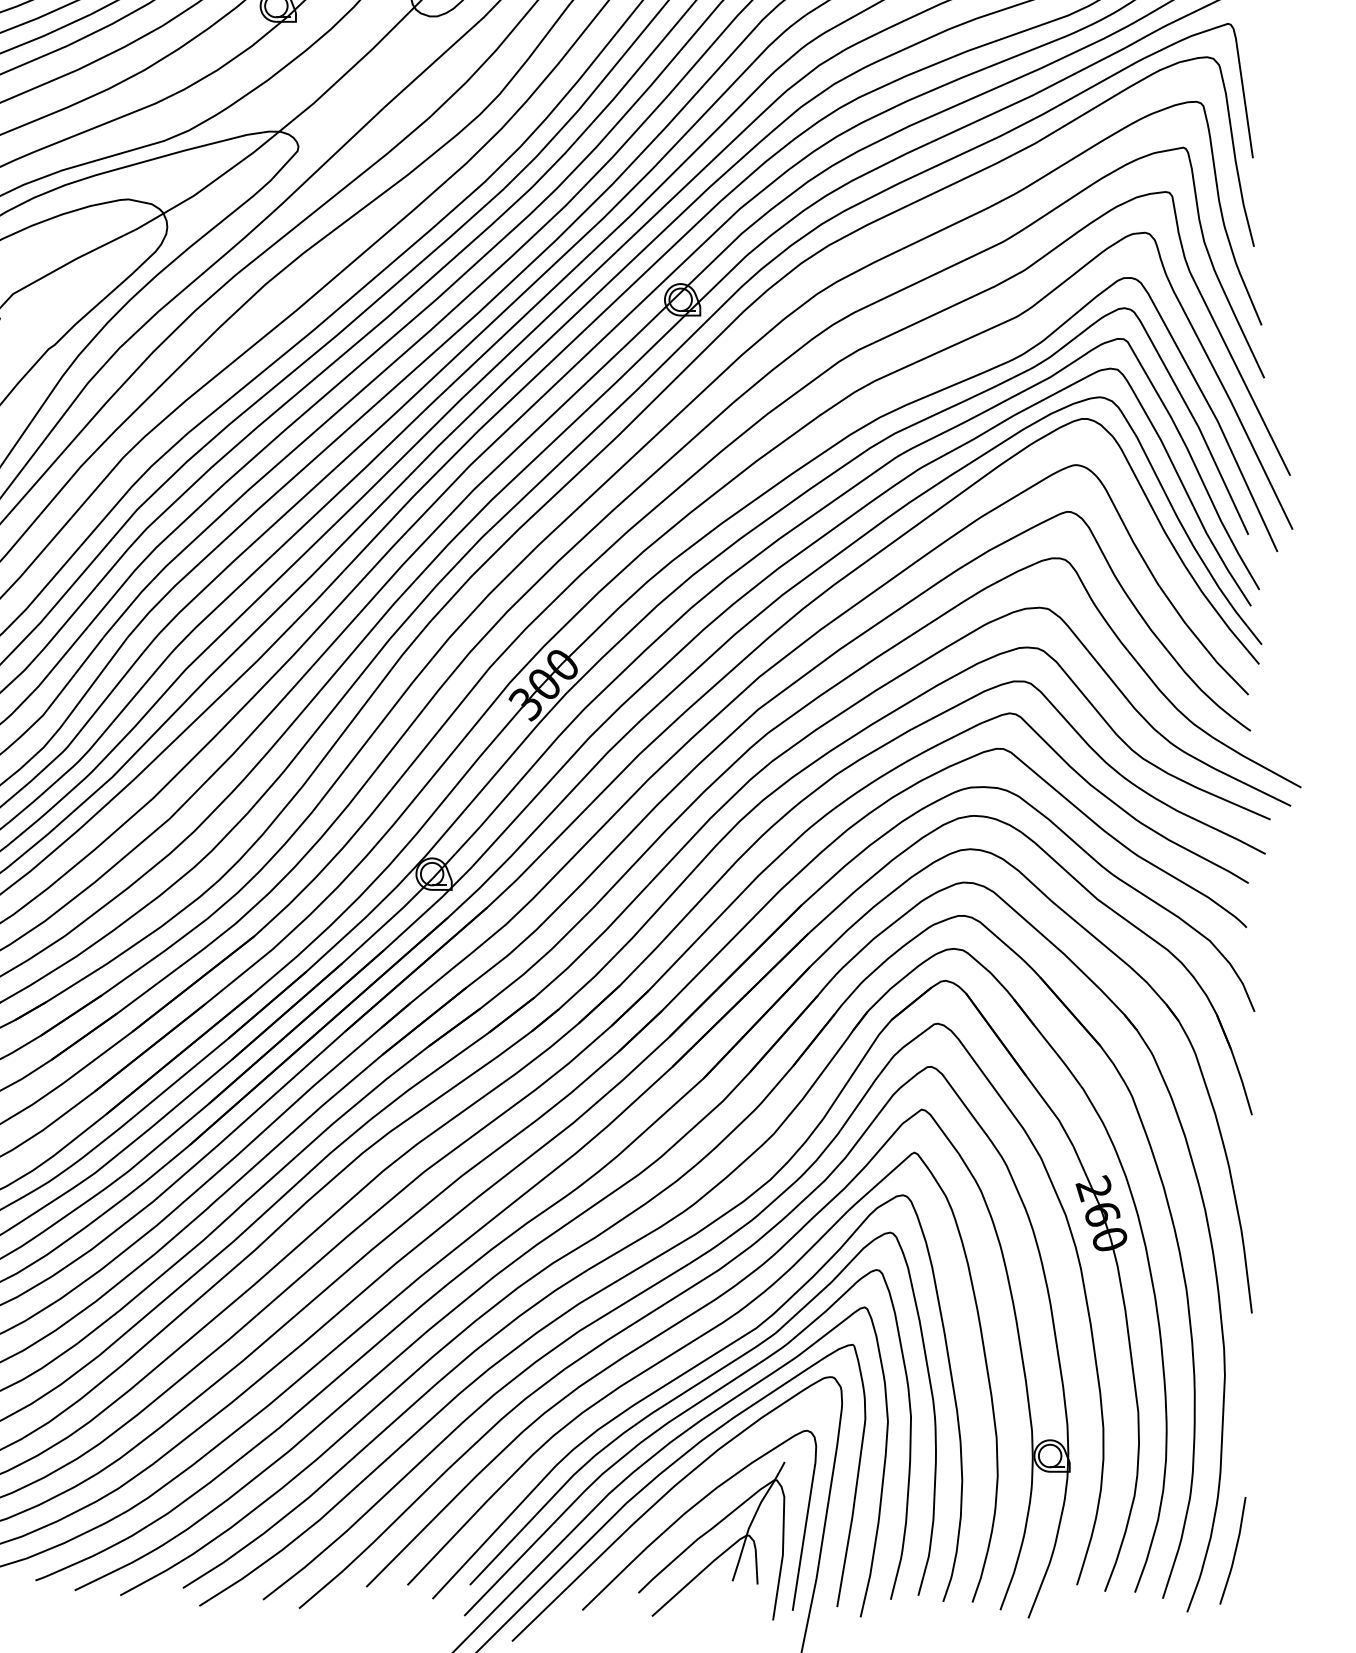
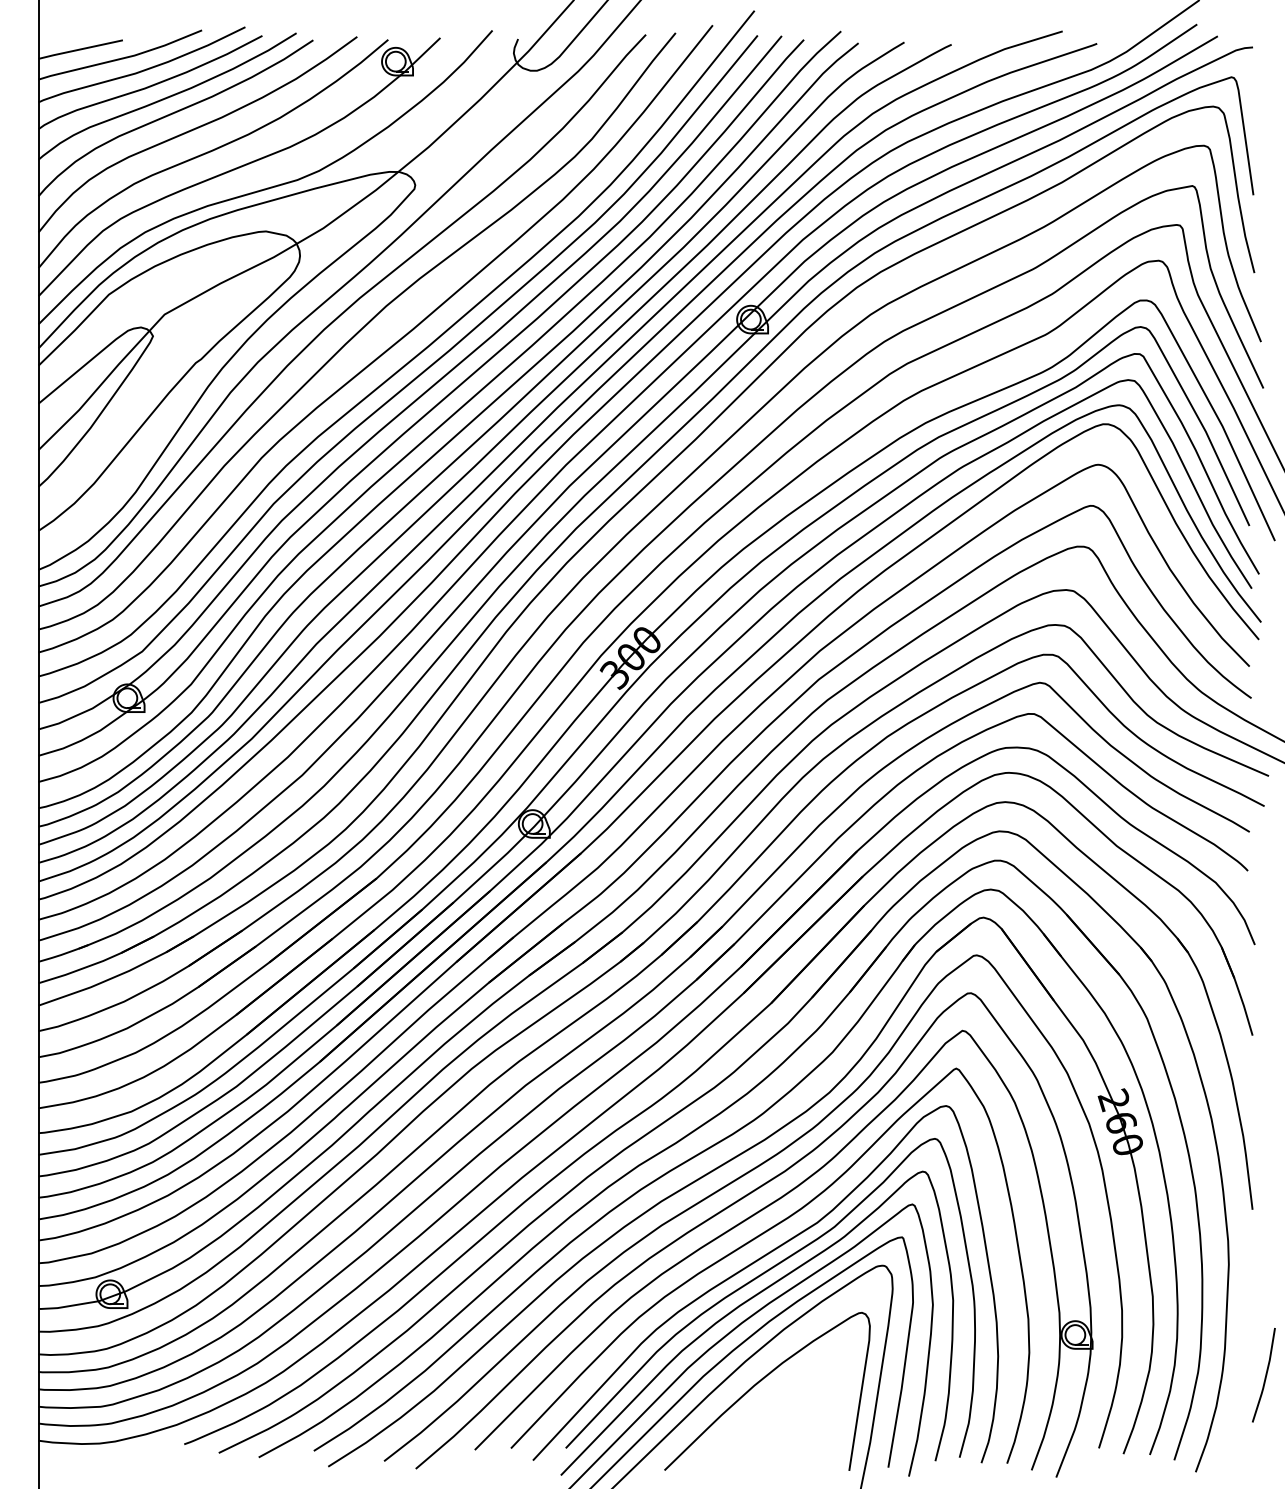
part: (705, 1535) -> (772, 1404), removed
line: (1234, 1551) -> (1265, 1375), moved

